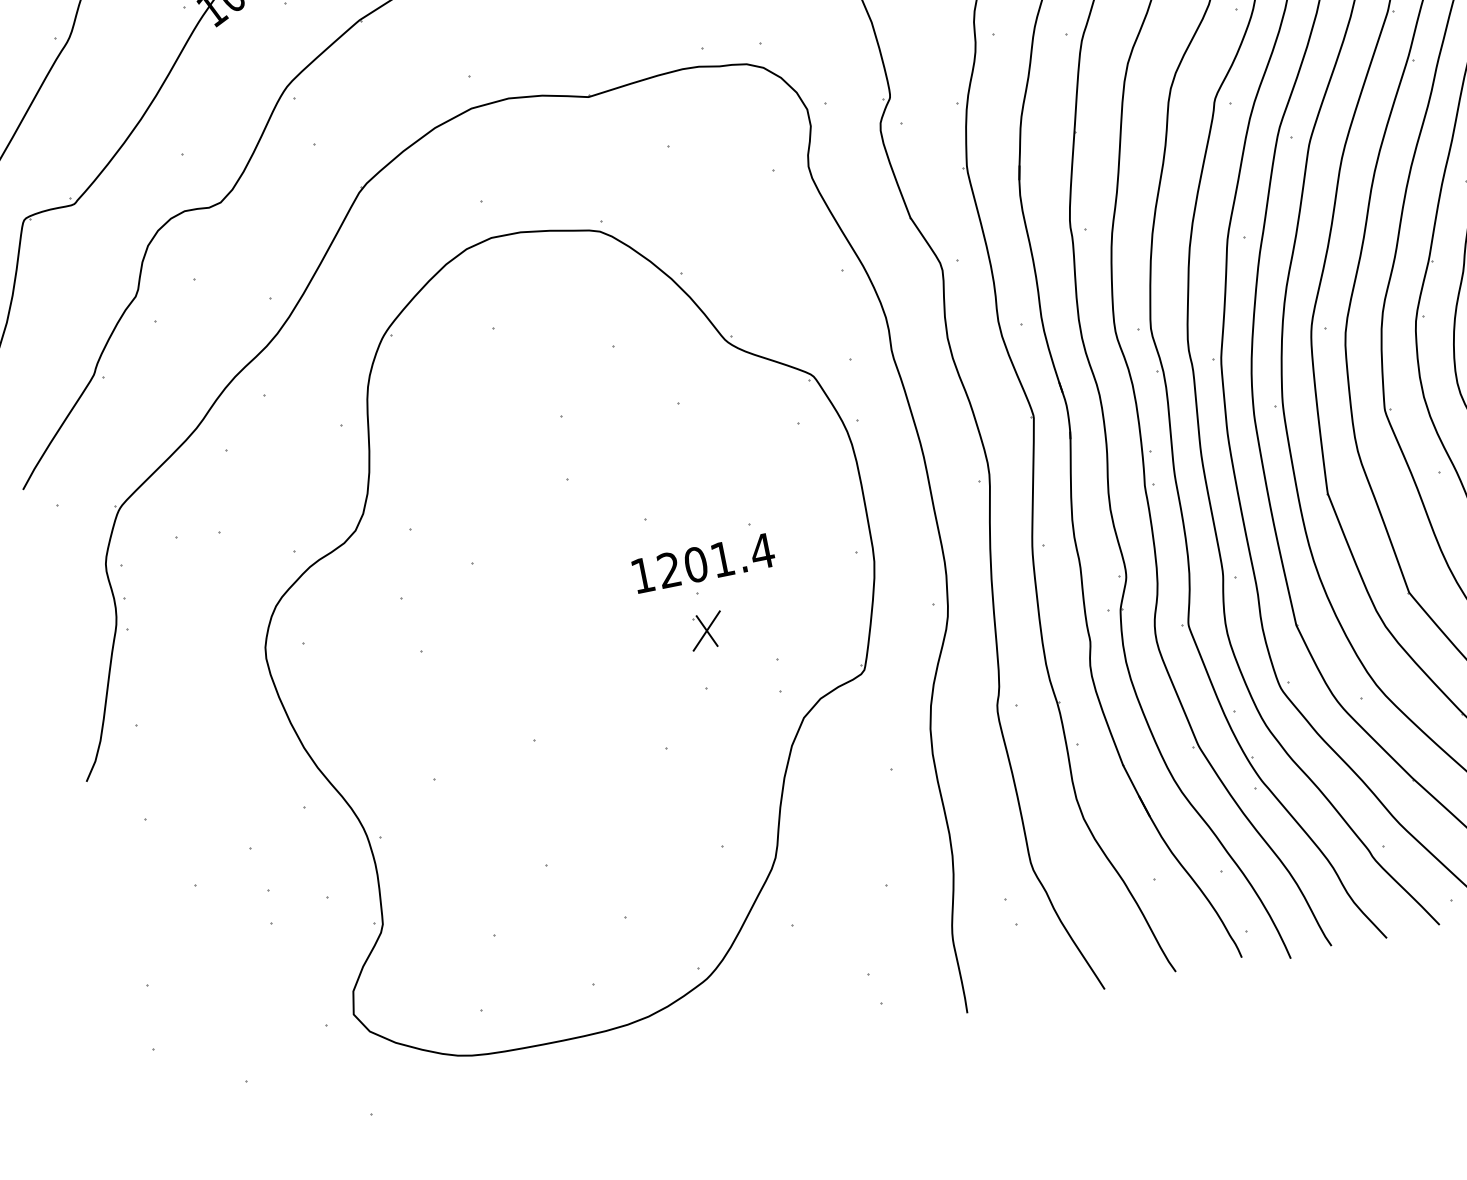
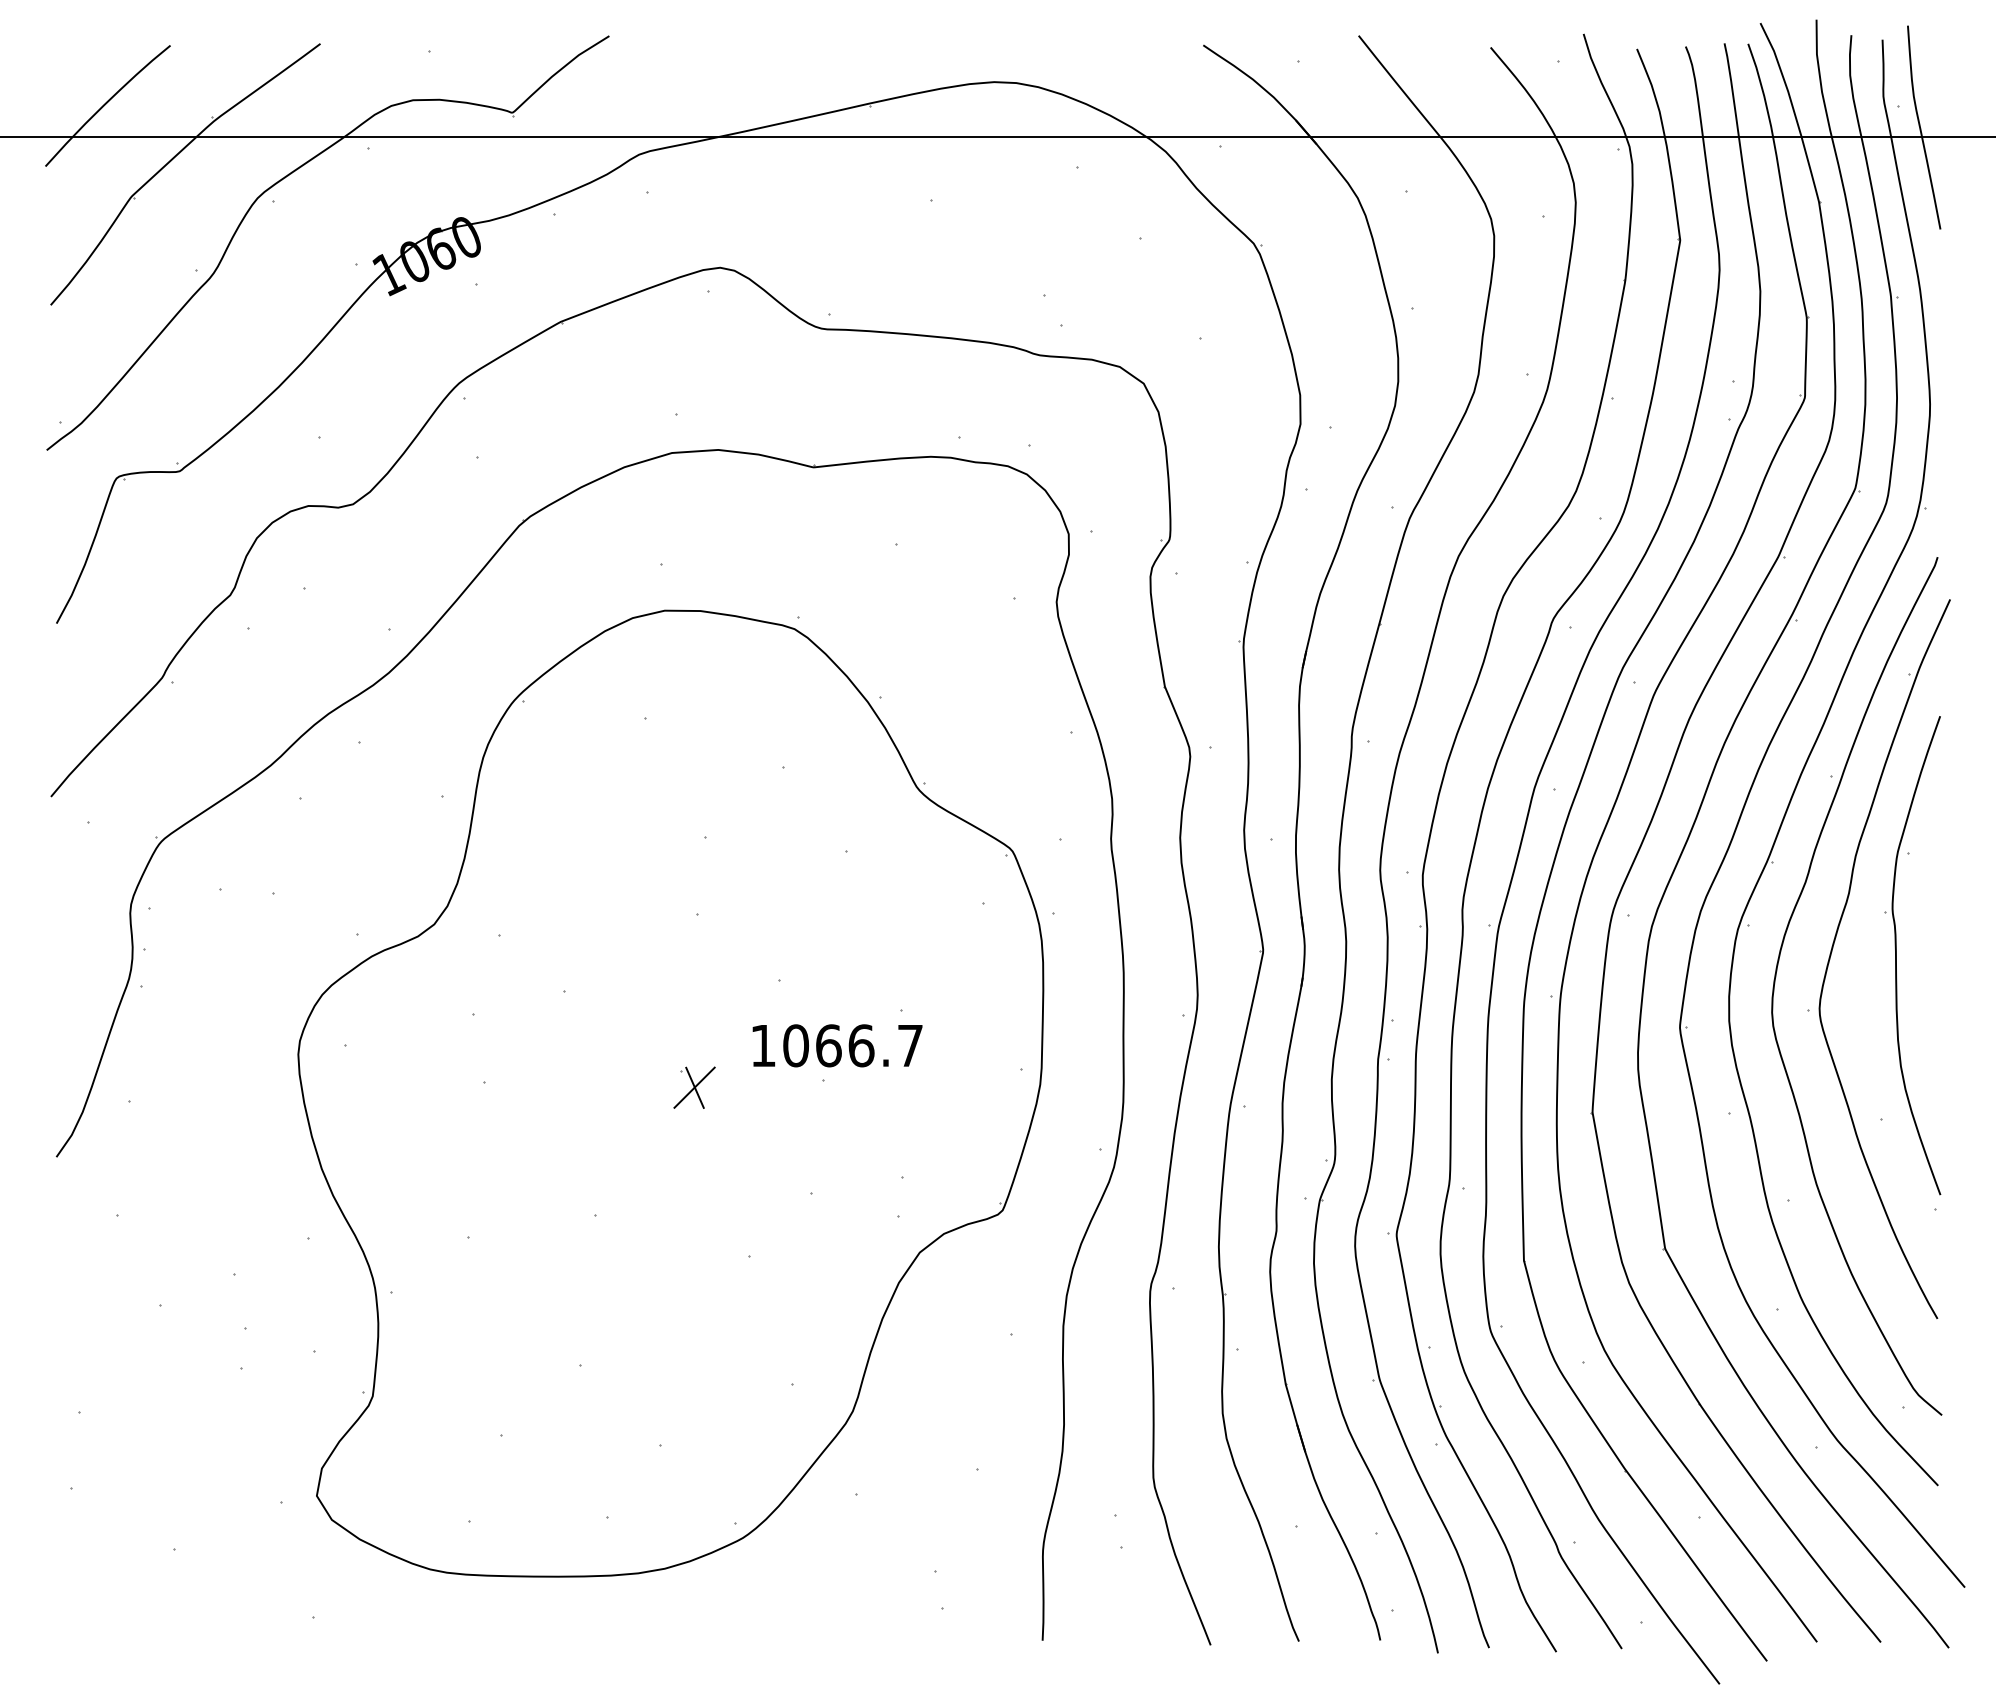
text: (716, 560) -> (853, 1045), 1201.4 -> 1066.7
part: (706, 630) -> (694, 1087), moved

